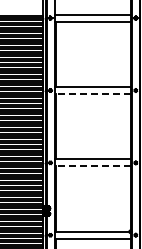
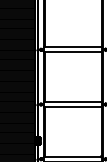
line: (92, 93) -> (72, 52), dashed -> solid
line: (92, 166) -> (72, 107), dashed -> solid

